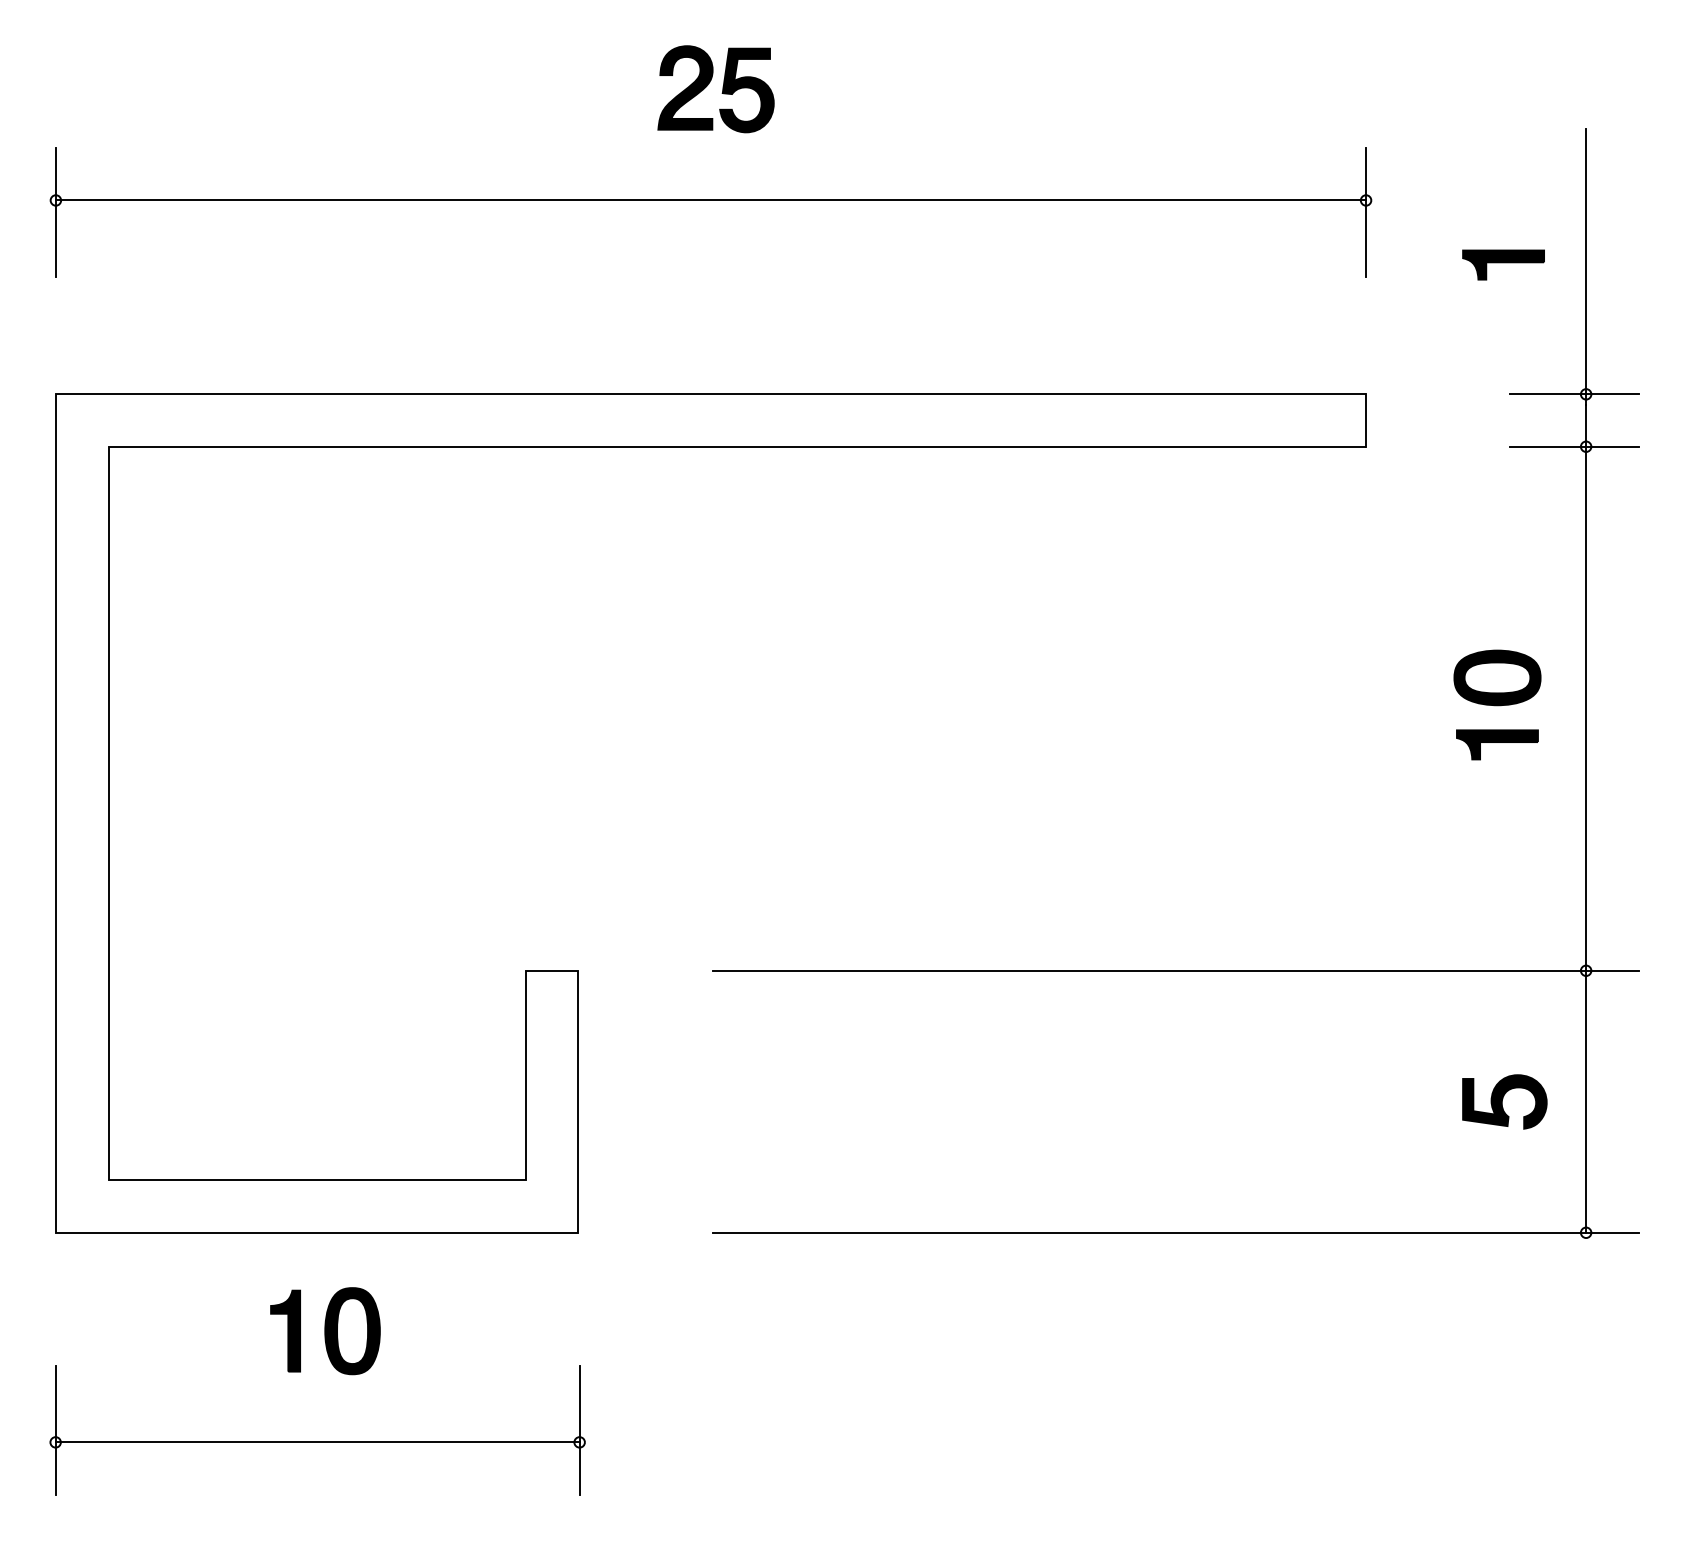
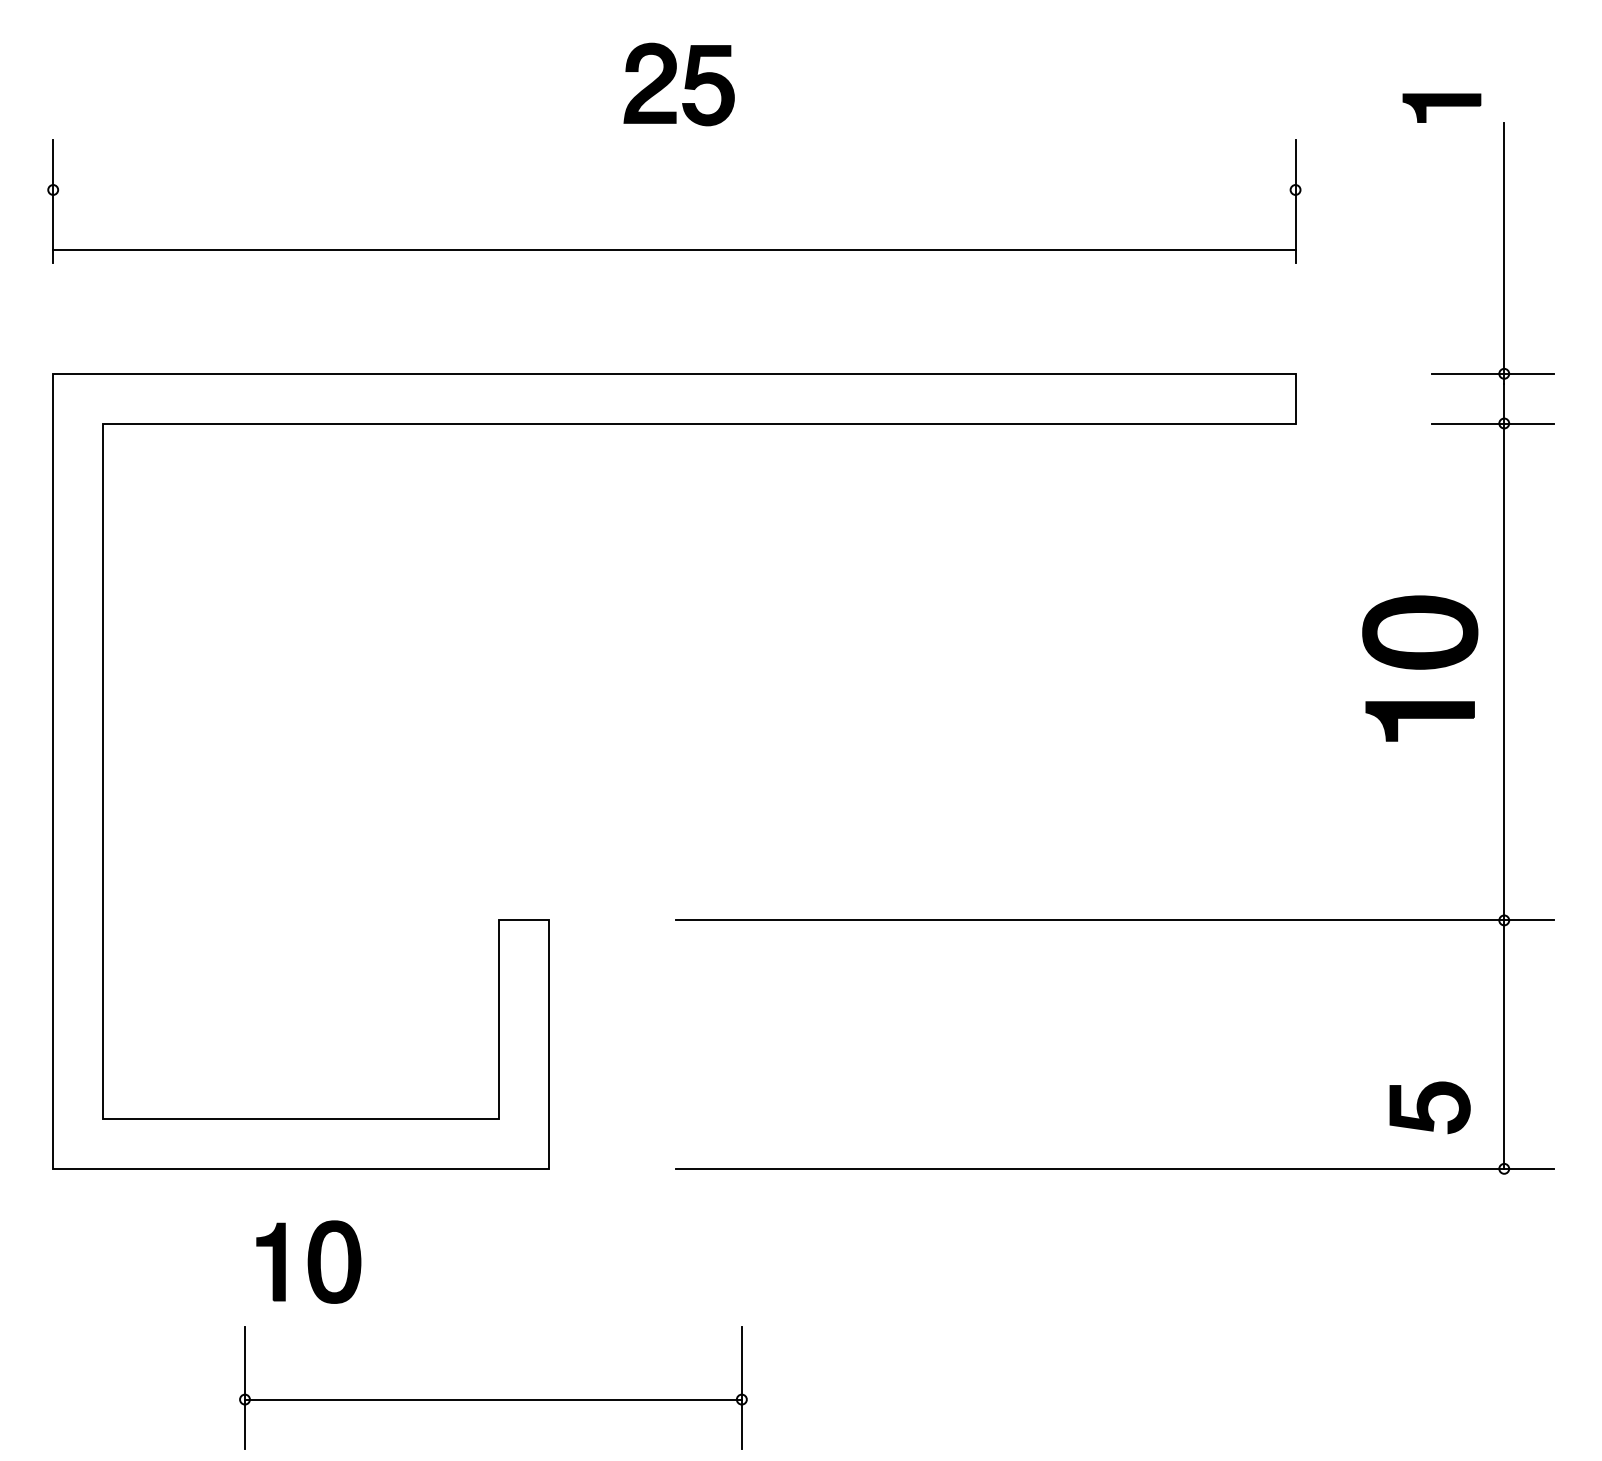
line: (711, 199) -> (674, 249), moved
part: (1503, 264) -> (1441, 107), moved
part: (1496, 704) -> (1419, 667), size x1.4
part: (1504, 1101) -> (1429, 1107), moved
part: (317, 1442) -> (493, 1399), moved

